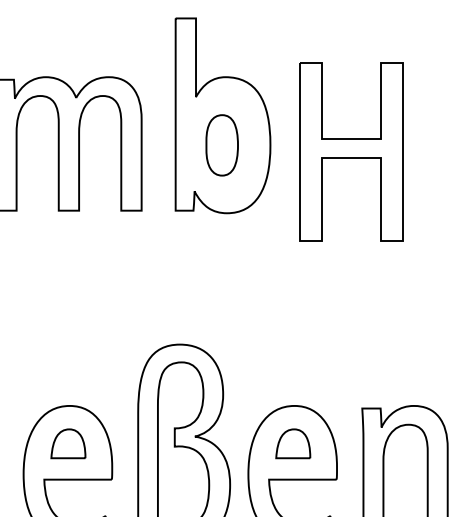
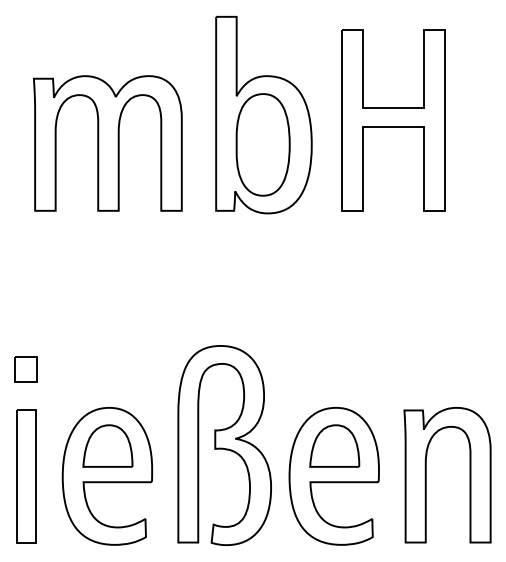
part: (221, 144) -> (262, 144), size x1.67
part: (351, 151) -> (393, 120), moved
part: (67, 443) -> (107, 445), size x1.43
part: (292, 443) -> (334, 445), size x1.43

